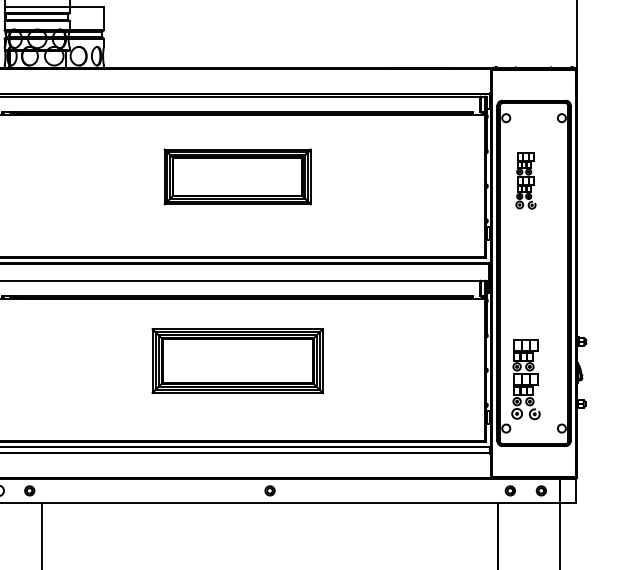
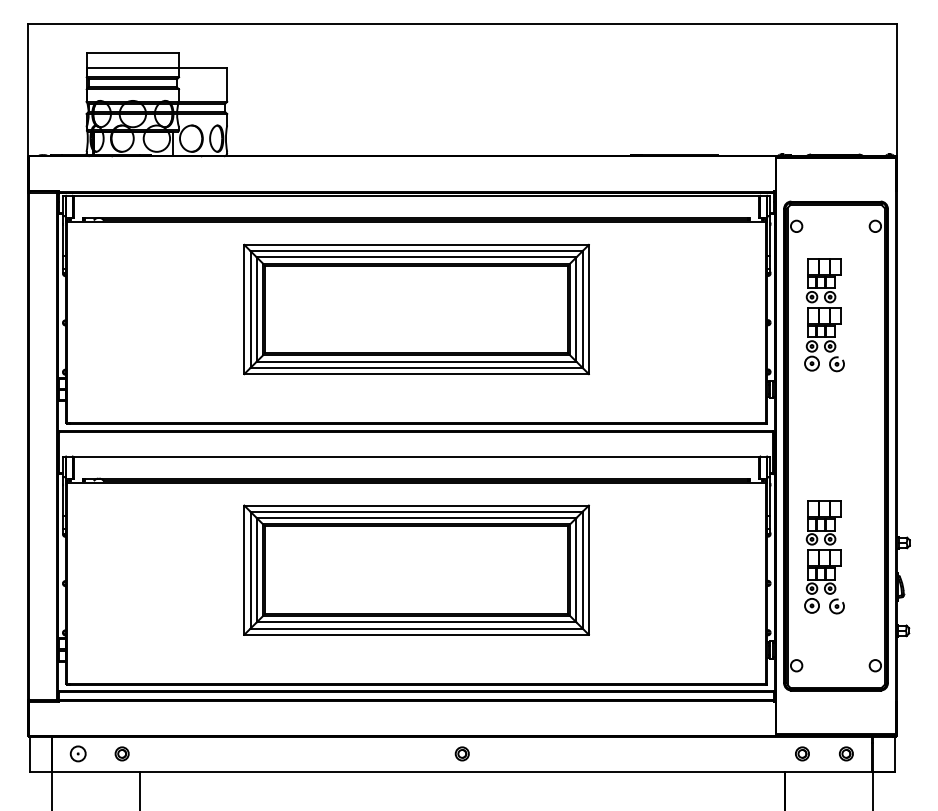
part: (237, 176) -> (416, 309), size x1.67
part: (525, 181) -> (824, 315), size x1.43
part: (237, 360) -> (416, 569), size x1.43
part: (525, 379) -> (824, 557), moved

